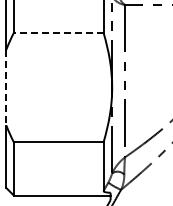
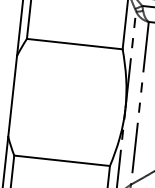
line: (58, 32) -> (74, 43), dashed -> solid
line: (6, 87) -> (12, 96), dashed -> solid

